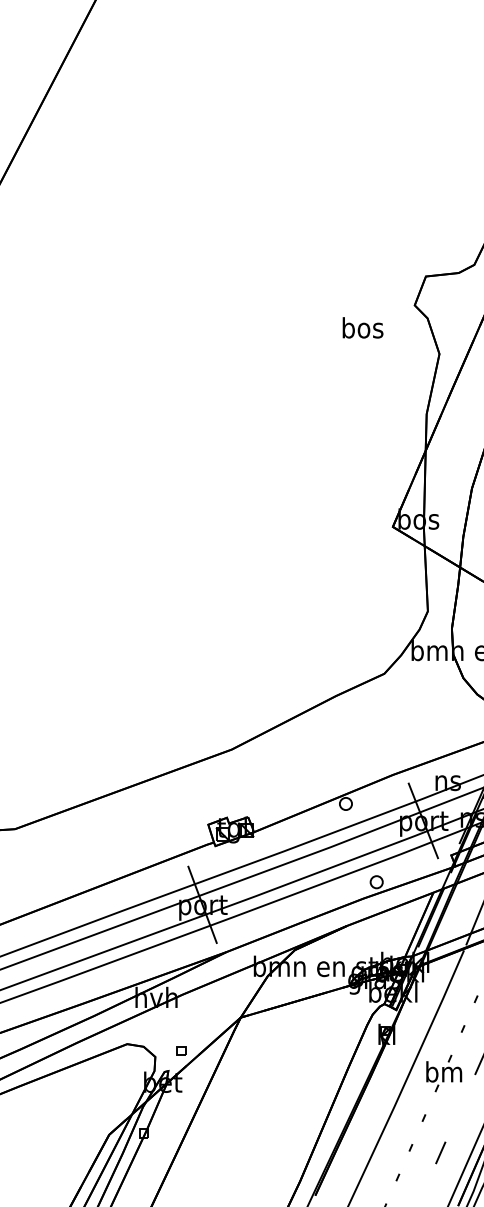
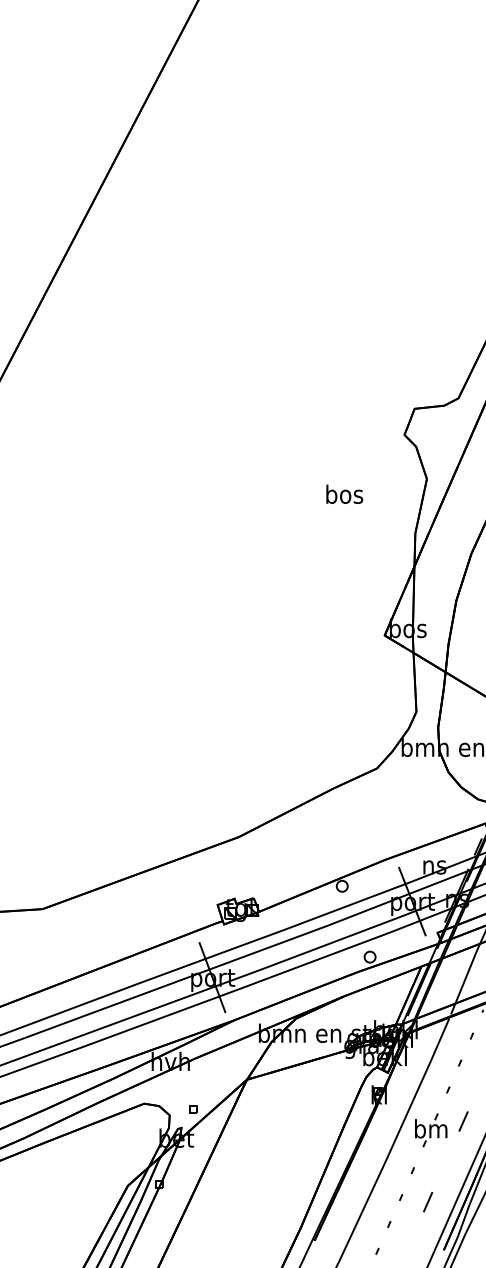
text: (362, 326) -> (344, 493), moved

